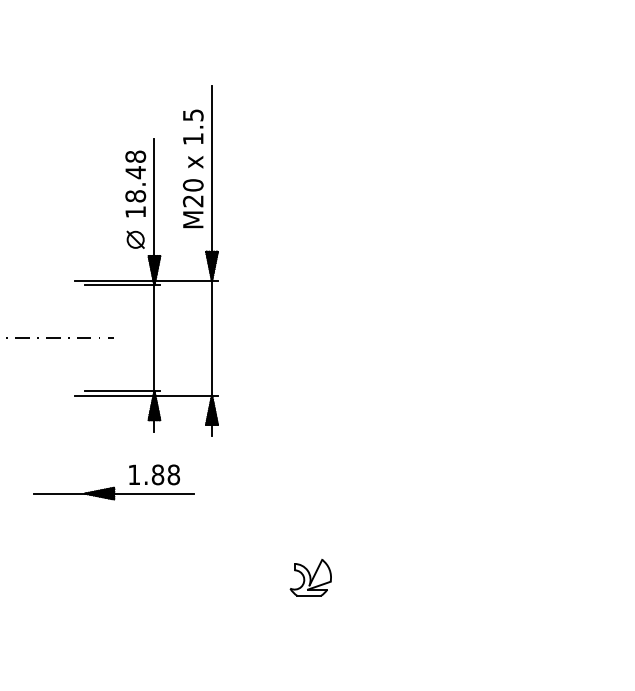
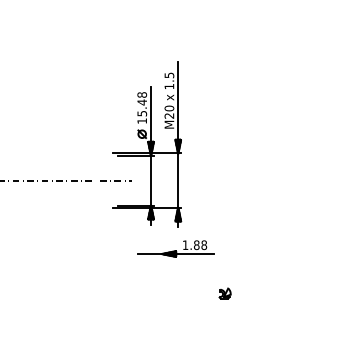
text: (136, 195) -> (142, 113), 18.48 -> 15.48
part: (112, 481) -> (175, 248), moved
part: (309, 577) -> (224, 293), size x0.6

